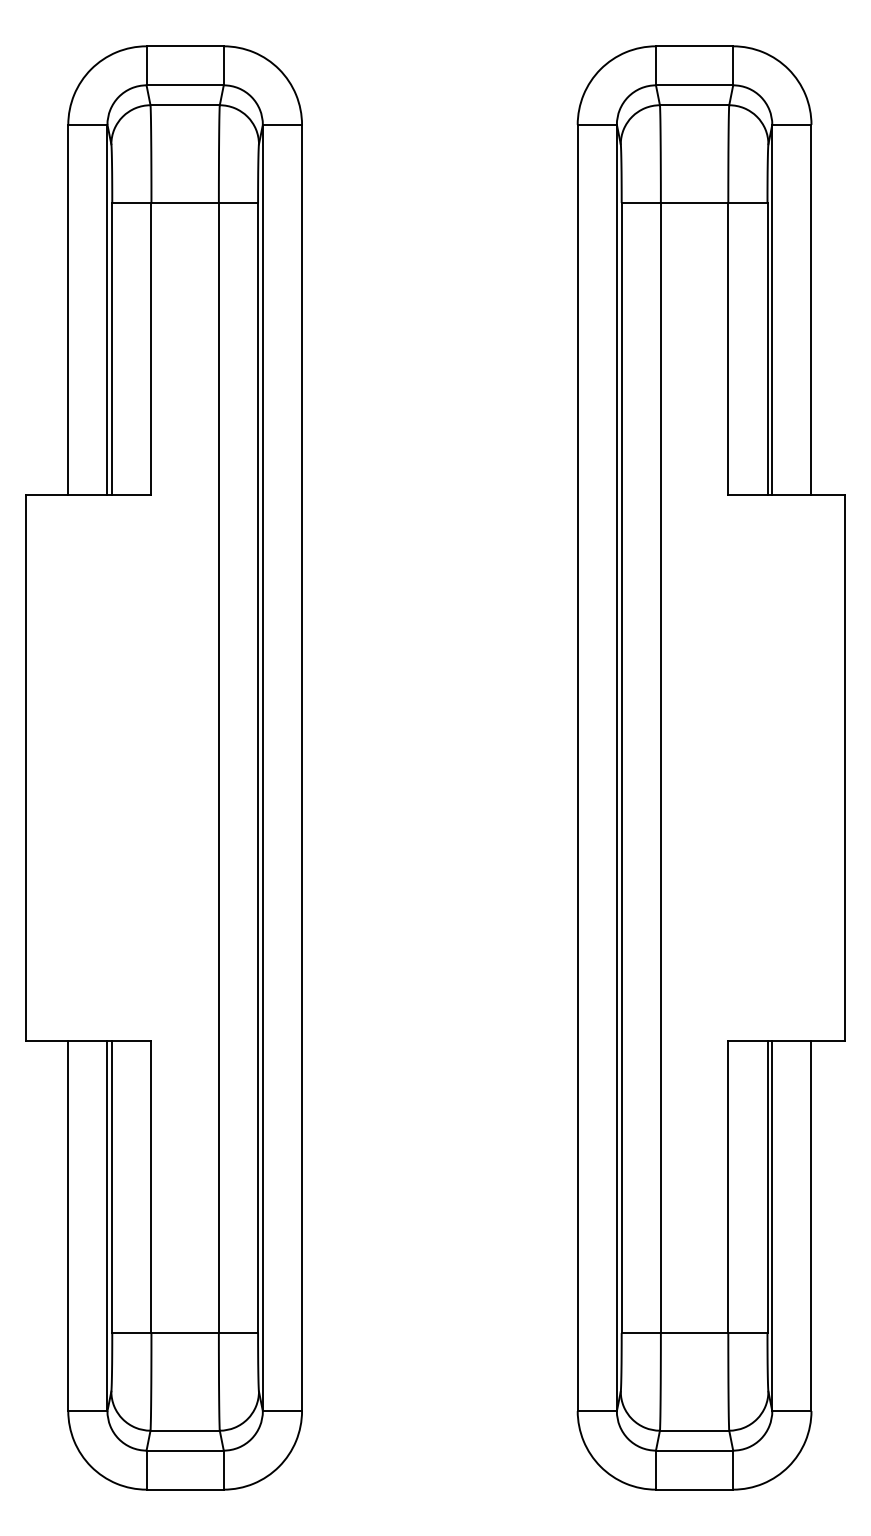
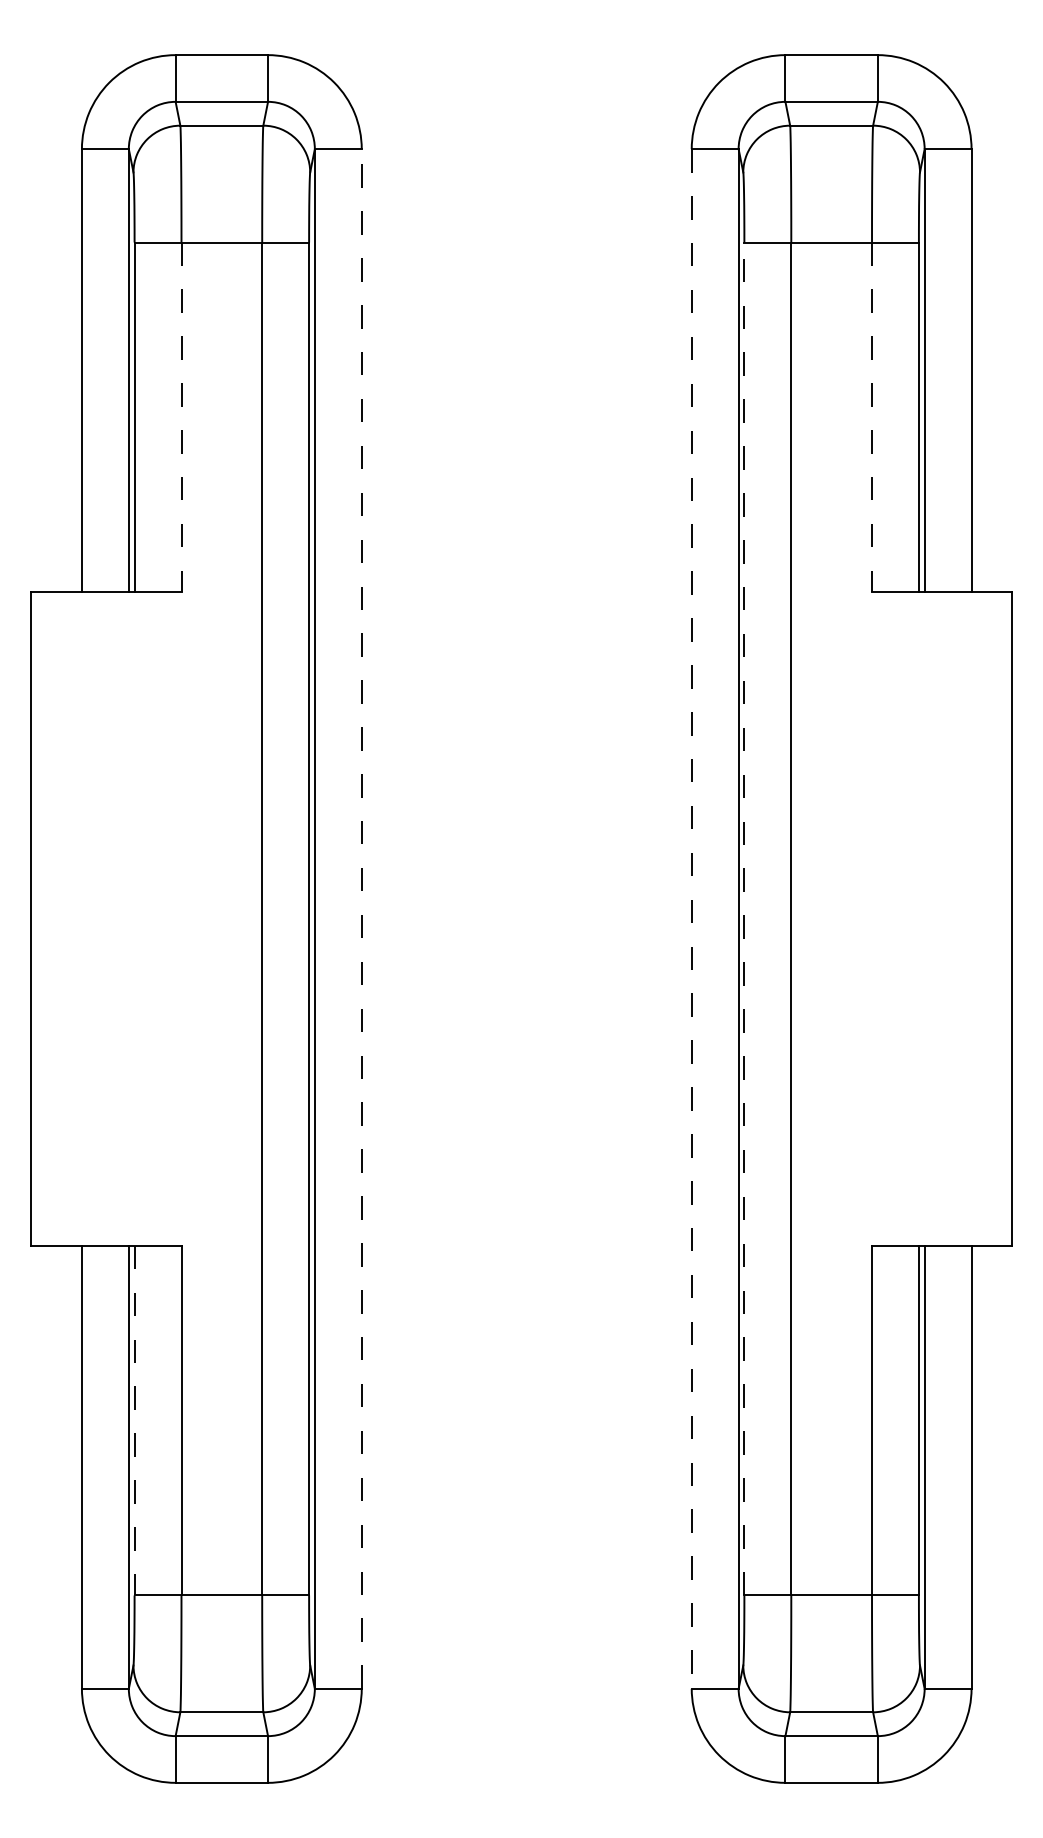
line: (151, 349) -> (181, 417), solid -> dashed
line: (728, 349) -> (872, 417), solid -> dashed
line: (301, 767) -> (361, 918), solid -> dashed
line: (577, 767) -> (691, 918), solid -> dashed
line: (621, 767) -> (744, 918), solid -> dashed
line: (112, 1186) -> (134, 1420), solid -> dashed

